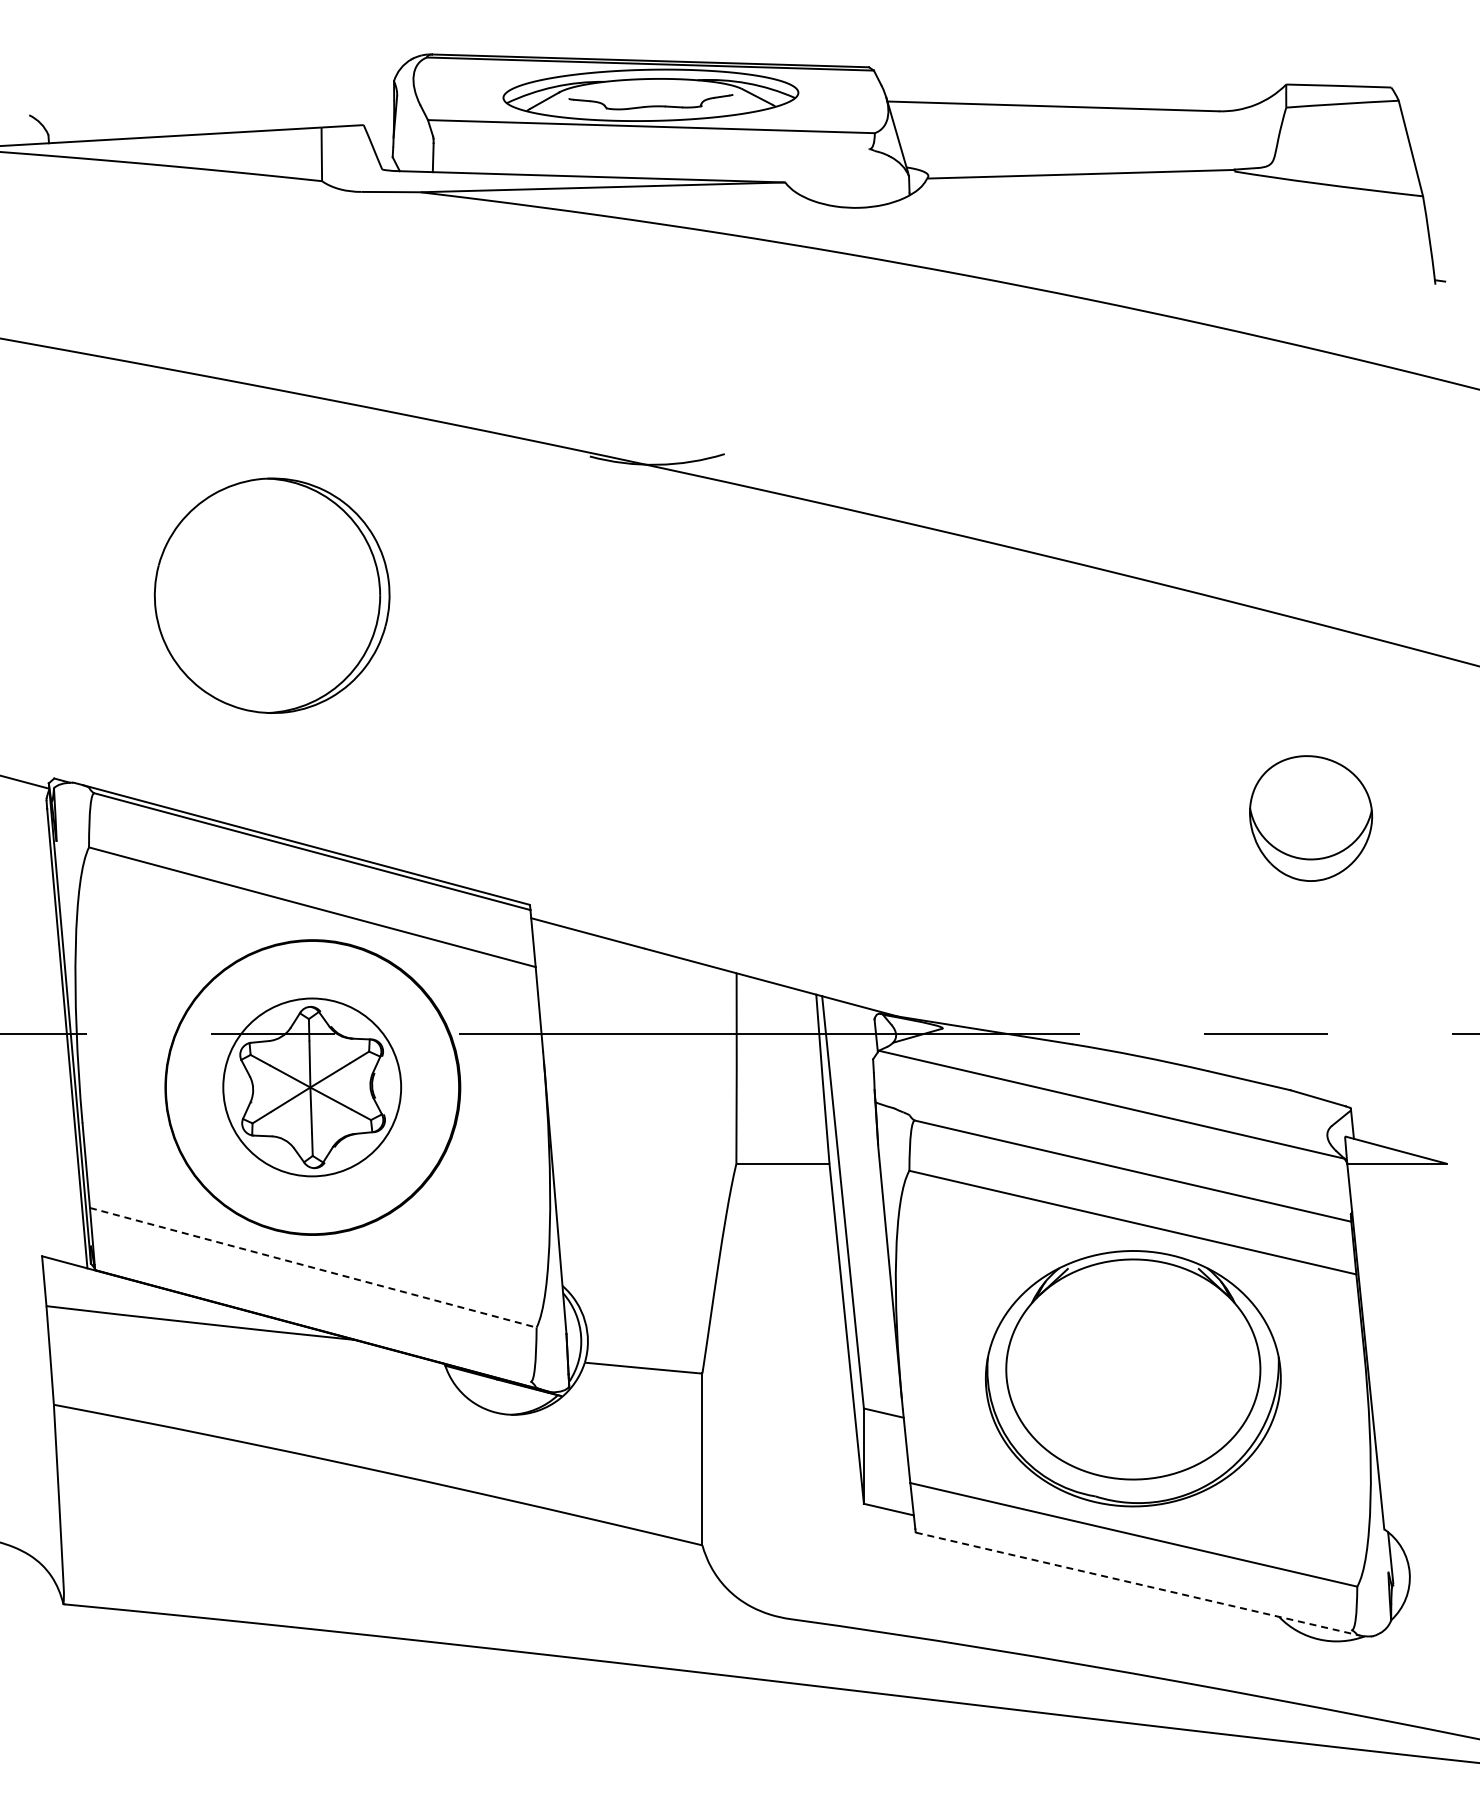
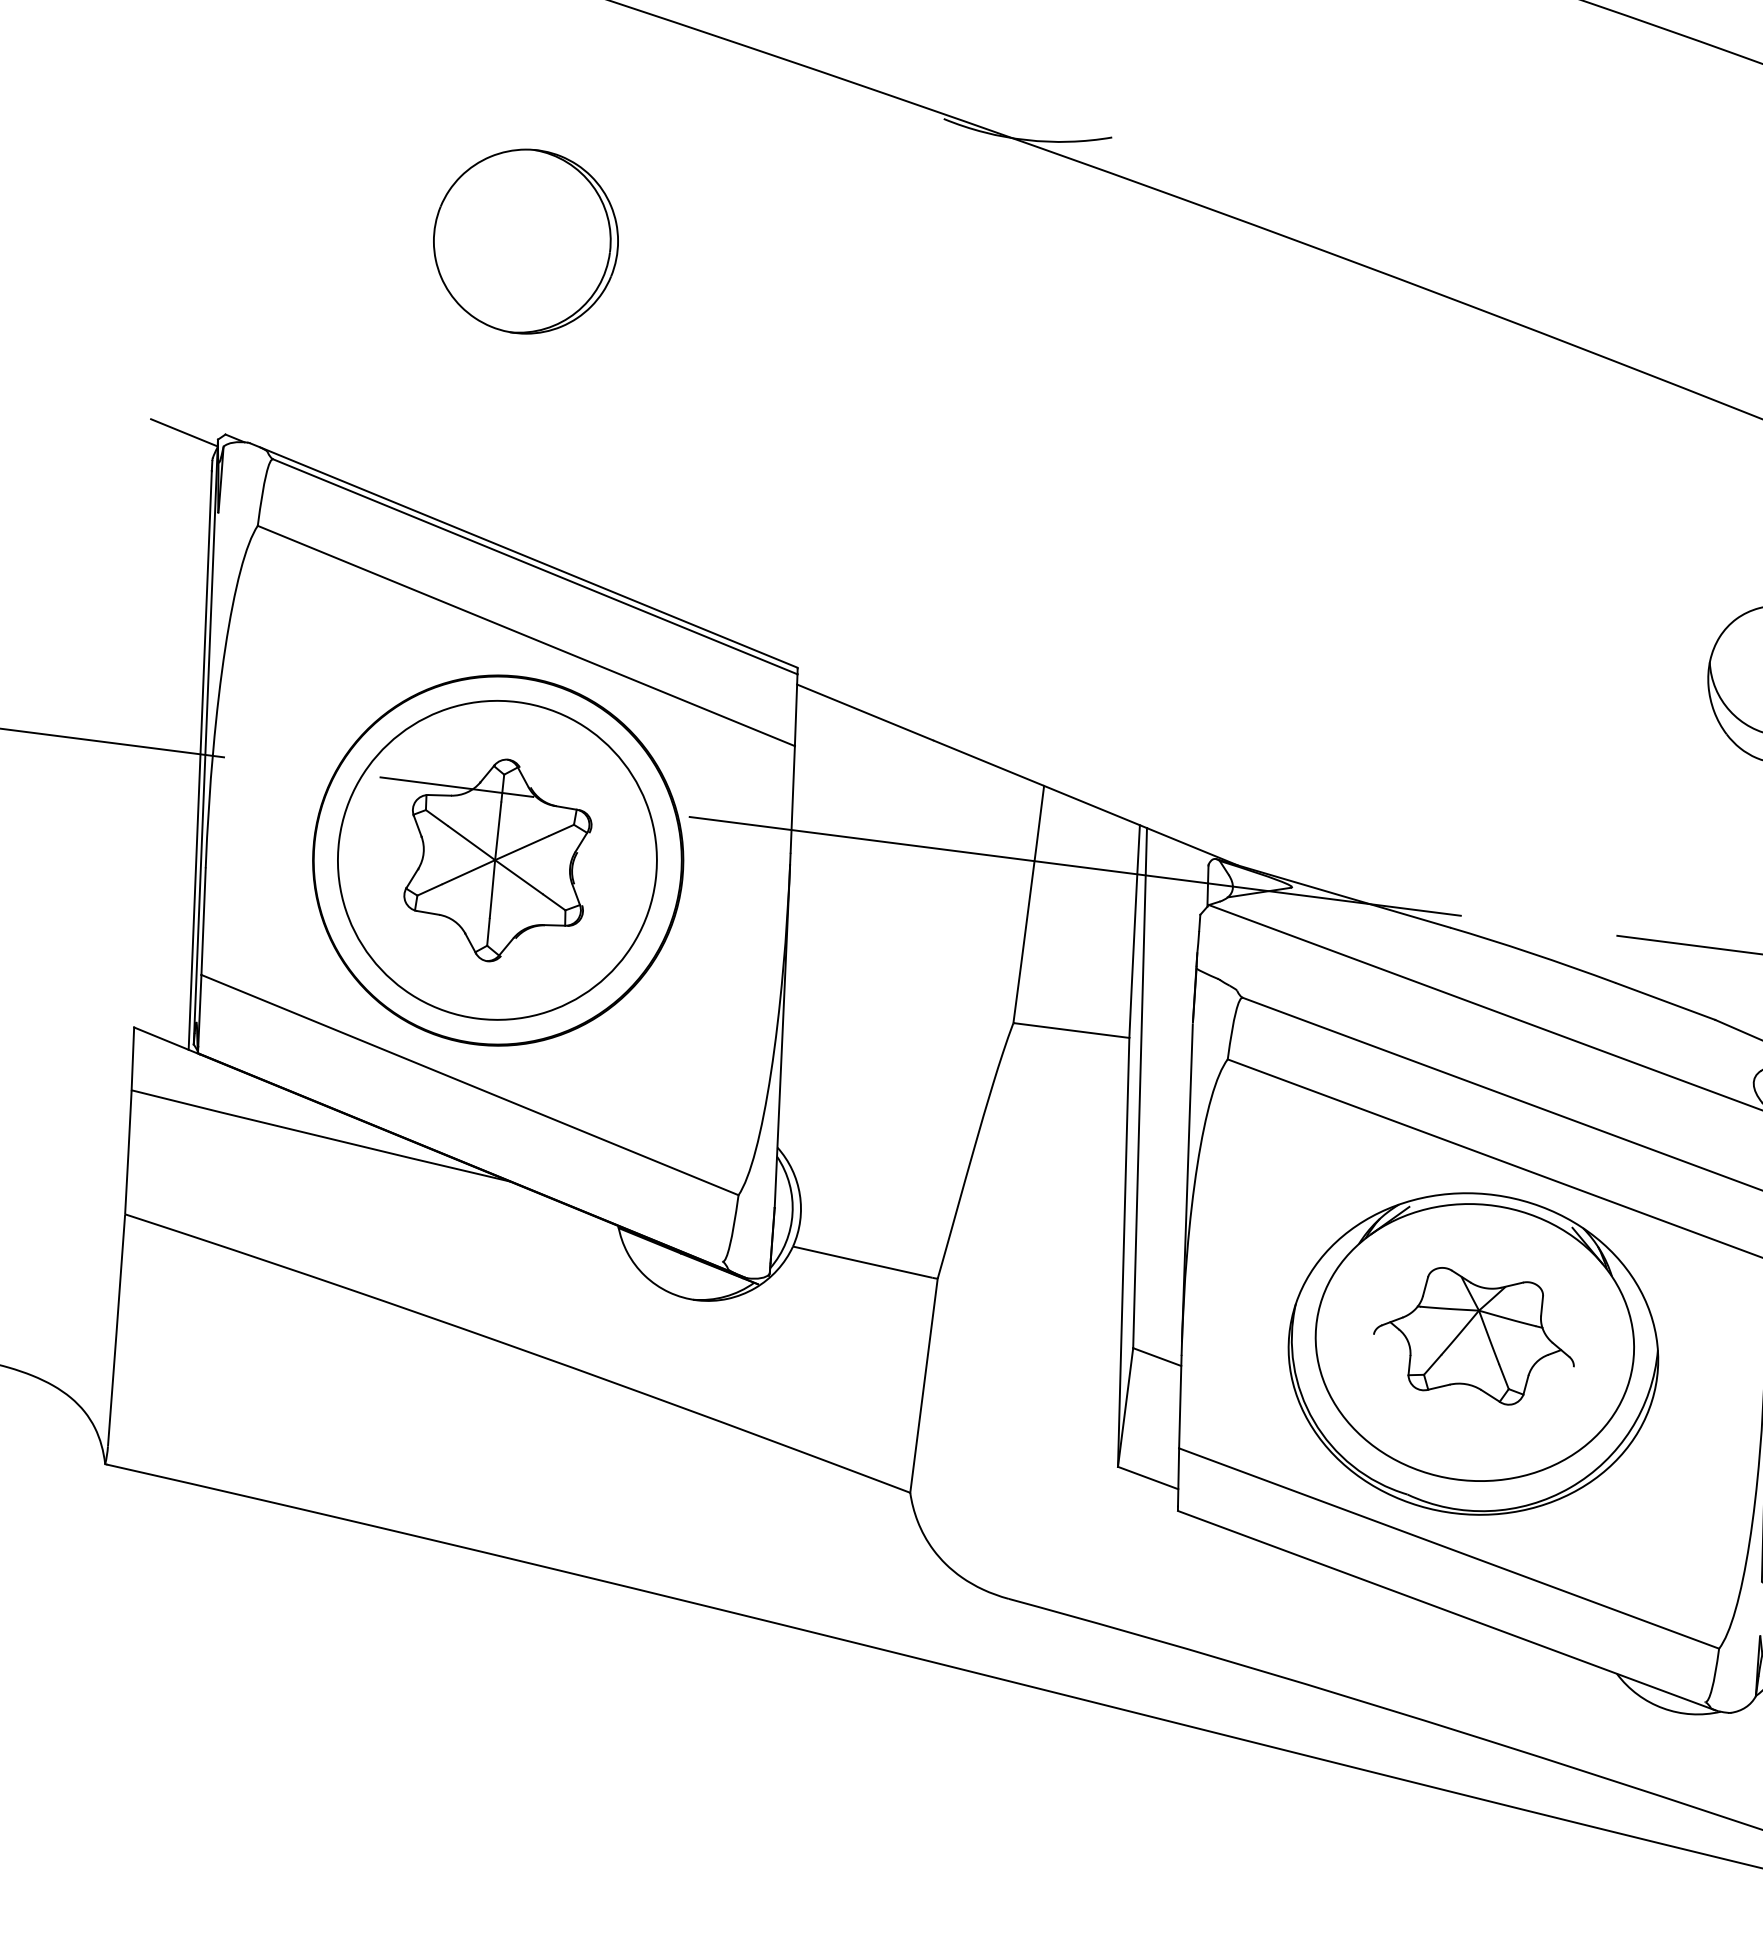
part: (271, 595) -> (525, 241), size x0.62
circle: (312, 1087) -> (497, 860), size x1.43
line: (313, 1267) -> (470, 1084), dashed -> solid
part: (1132, 1364) -> (1474, 1336), added
line: (1138, 1584) -> (1447, 1611), dashed -> solid

